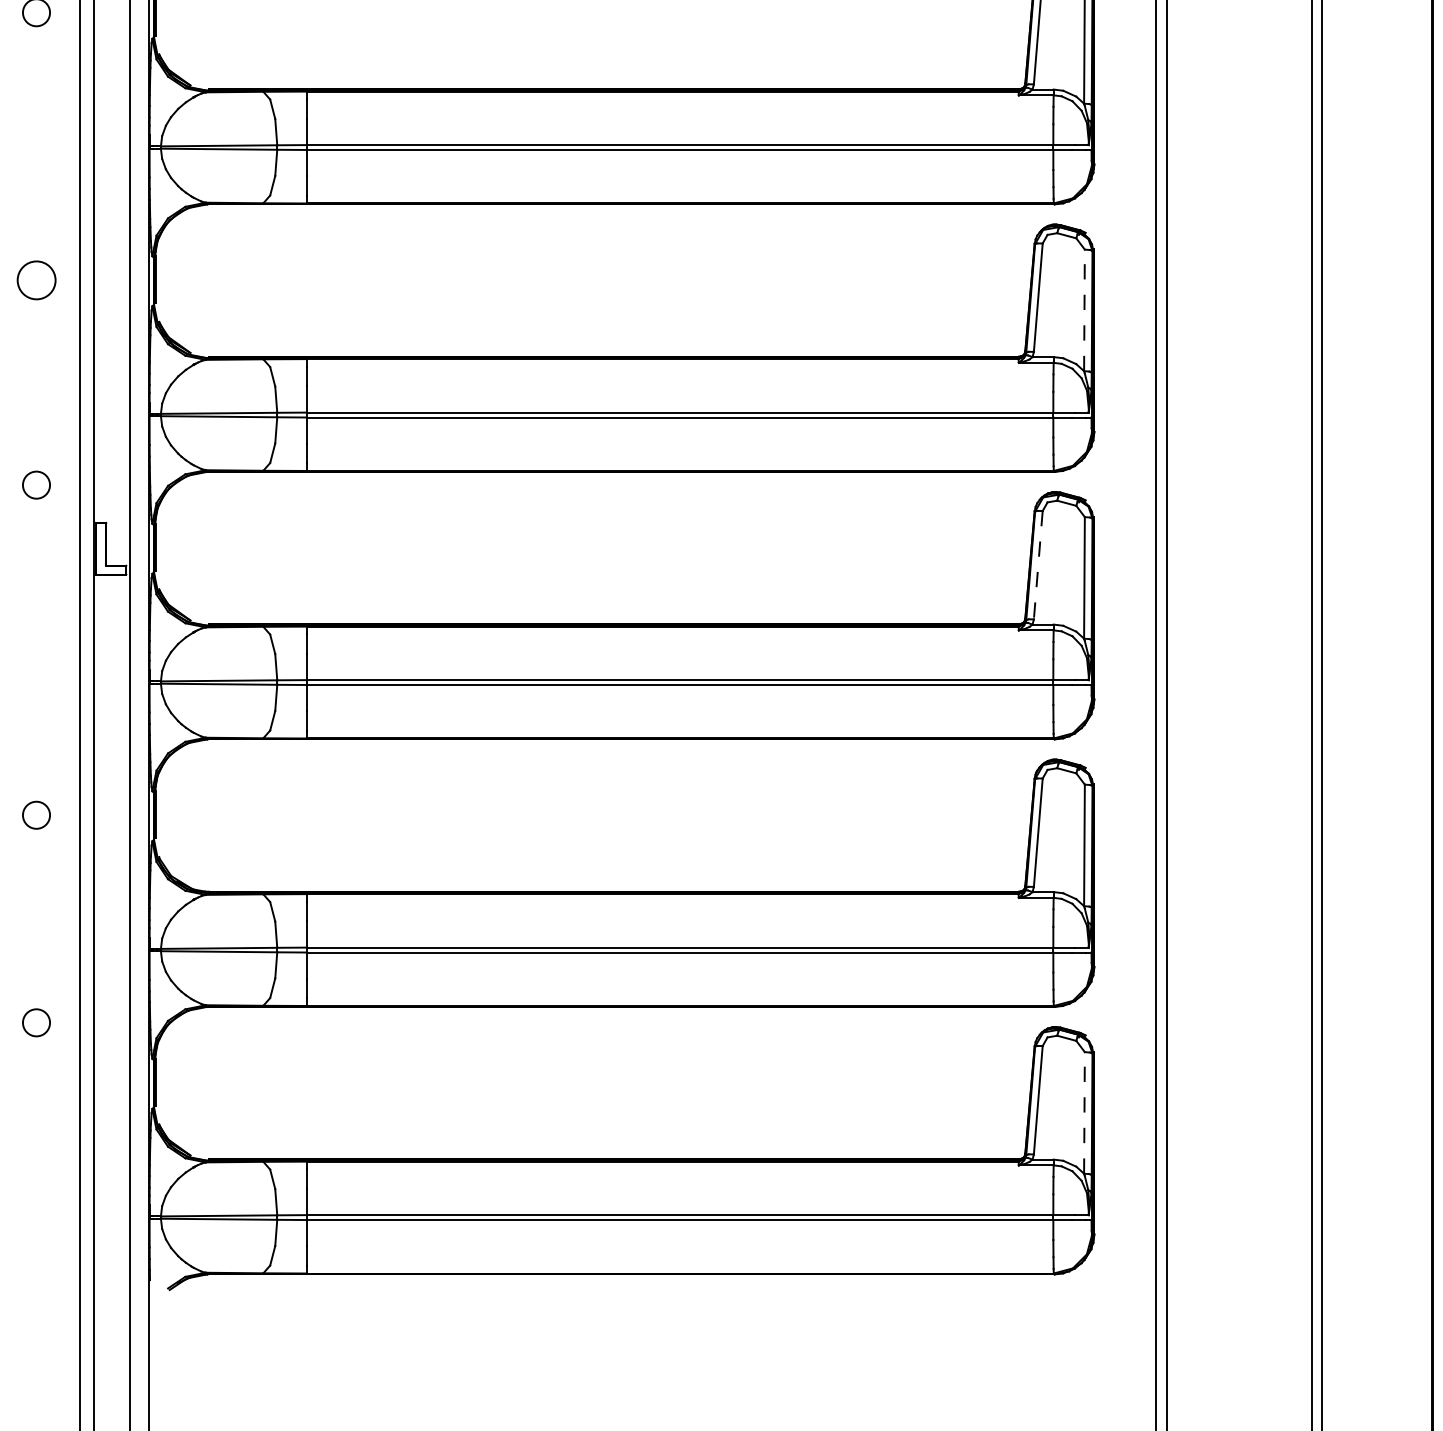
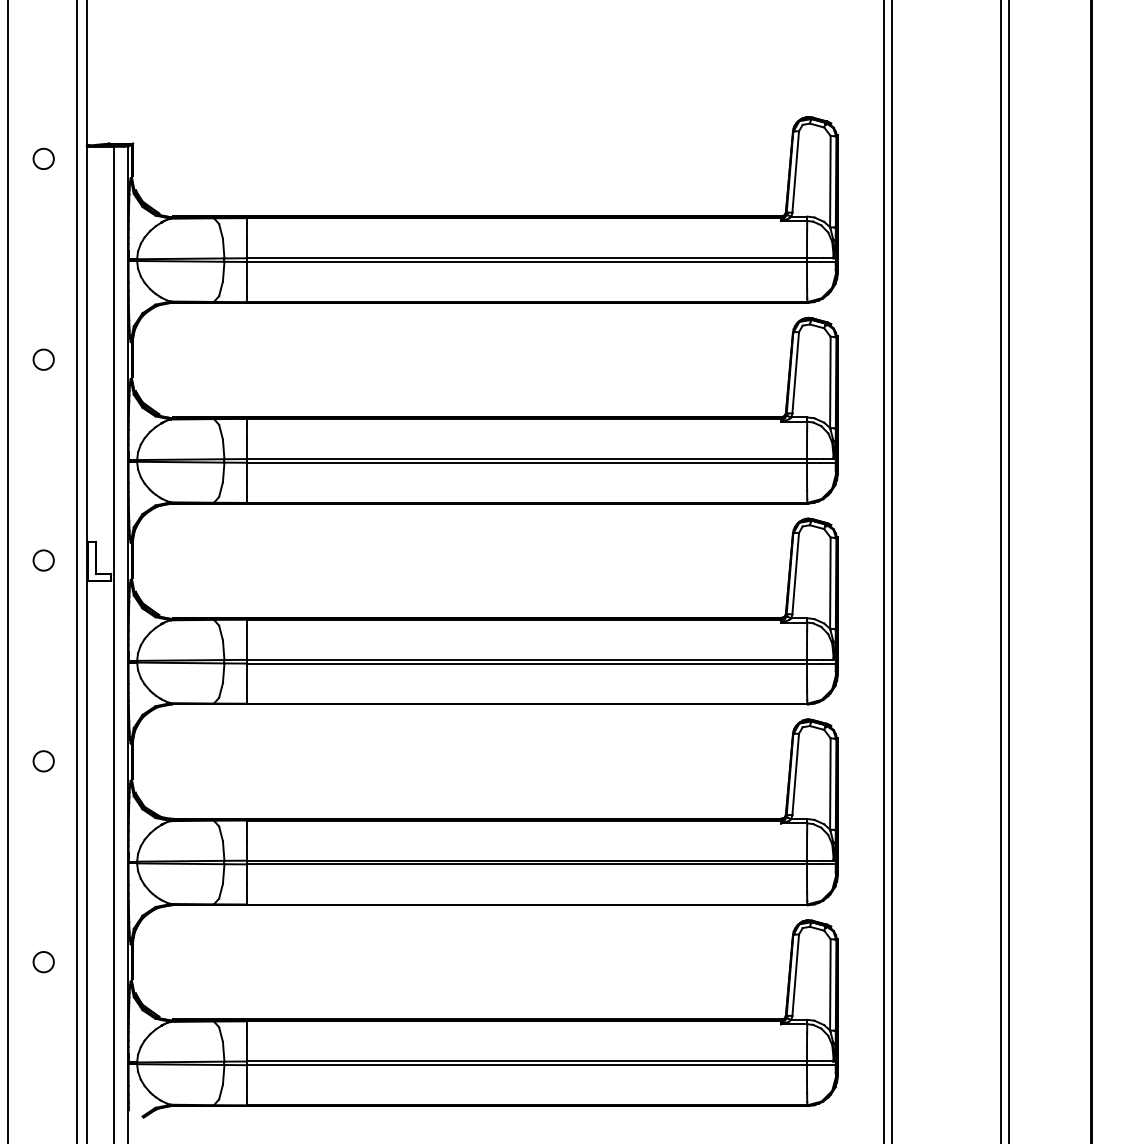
circle: (36, 279) -> (43, 359), size x0.71
line: (1084, 310) -> (830, 382), dashed -> solid
circle: (36, 485) -> (43, 560), moved
line: (1038, 565) -> (795, 573), dashed -> solid
circle: (36, 1023) -> (43, 962), moved
line: (1084, 1112) -> (830, 984), dashed -> solid

